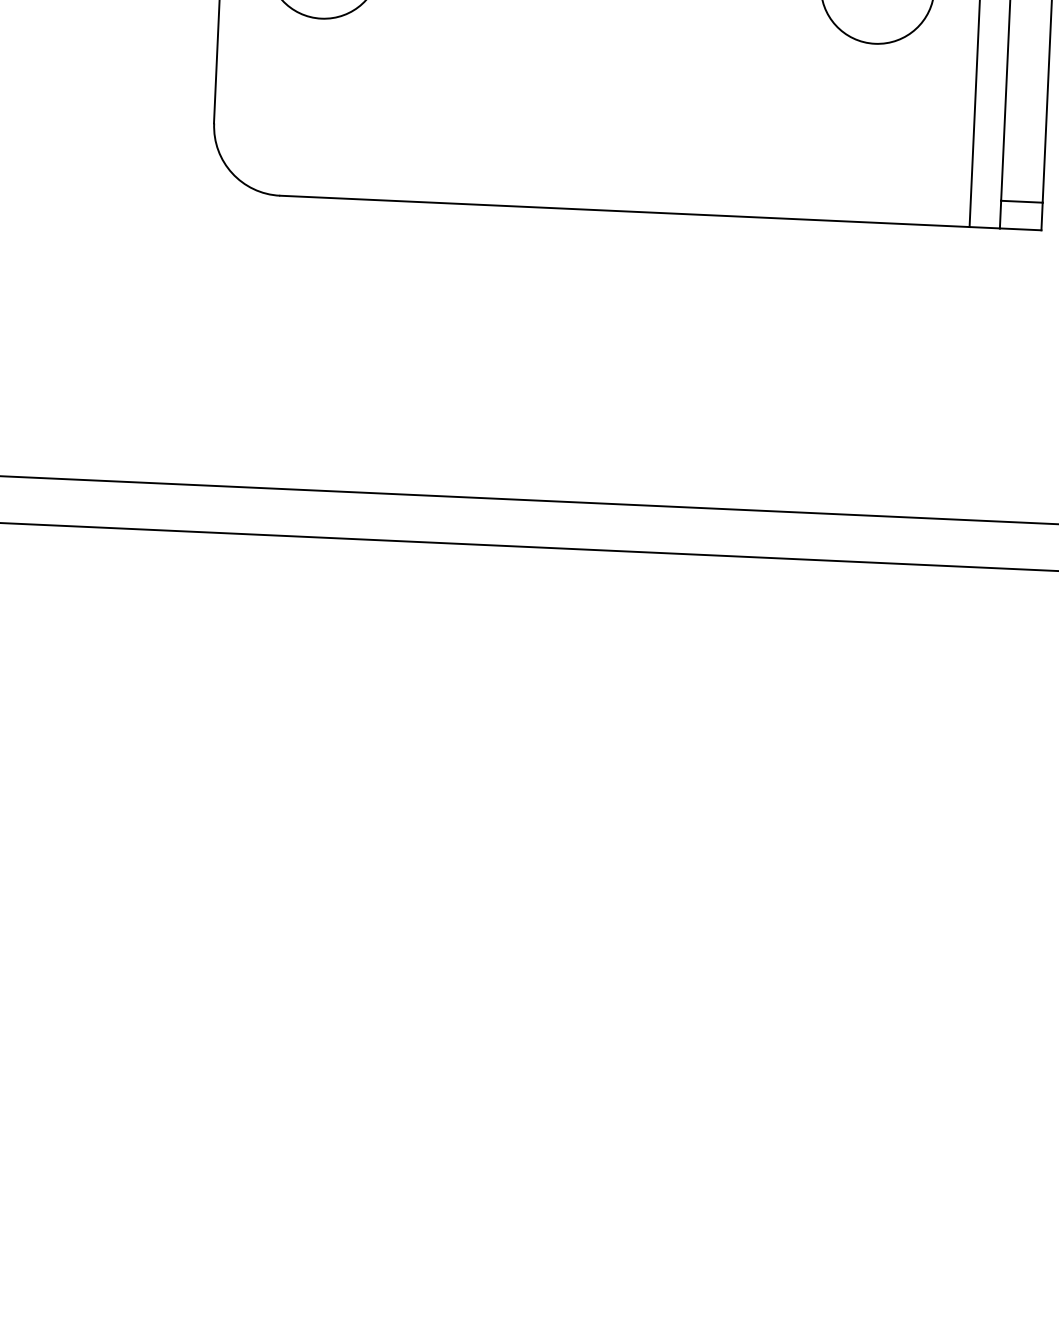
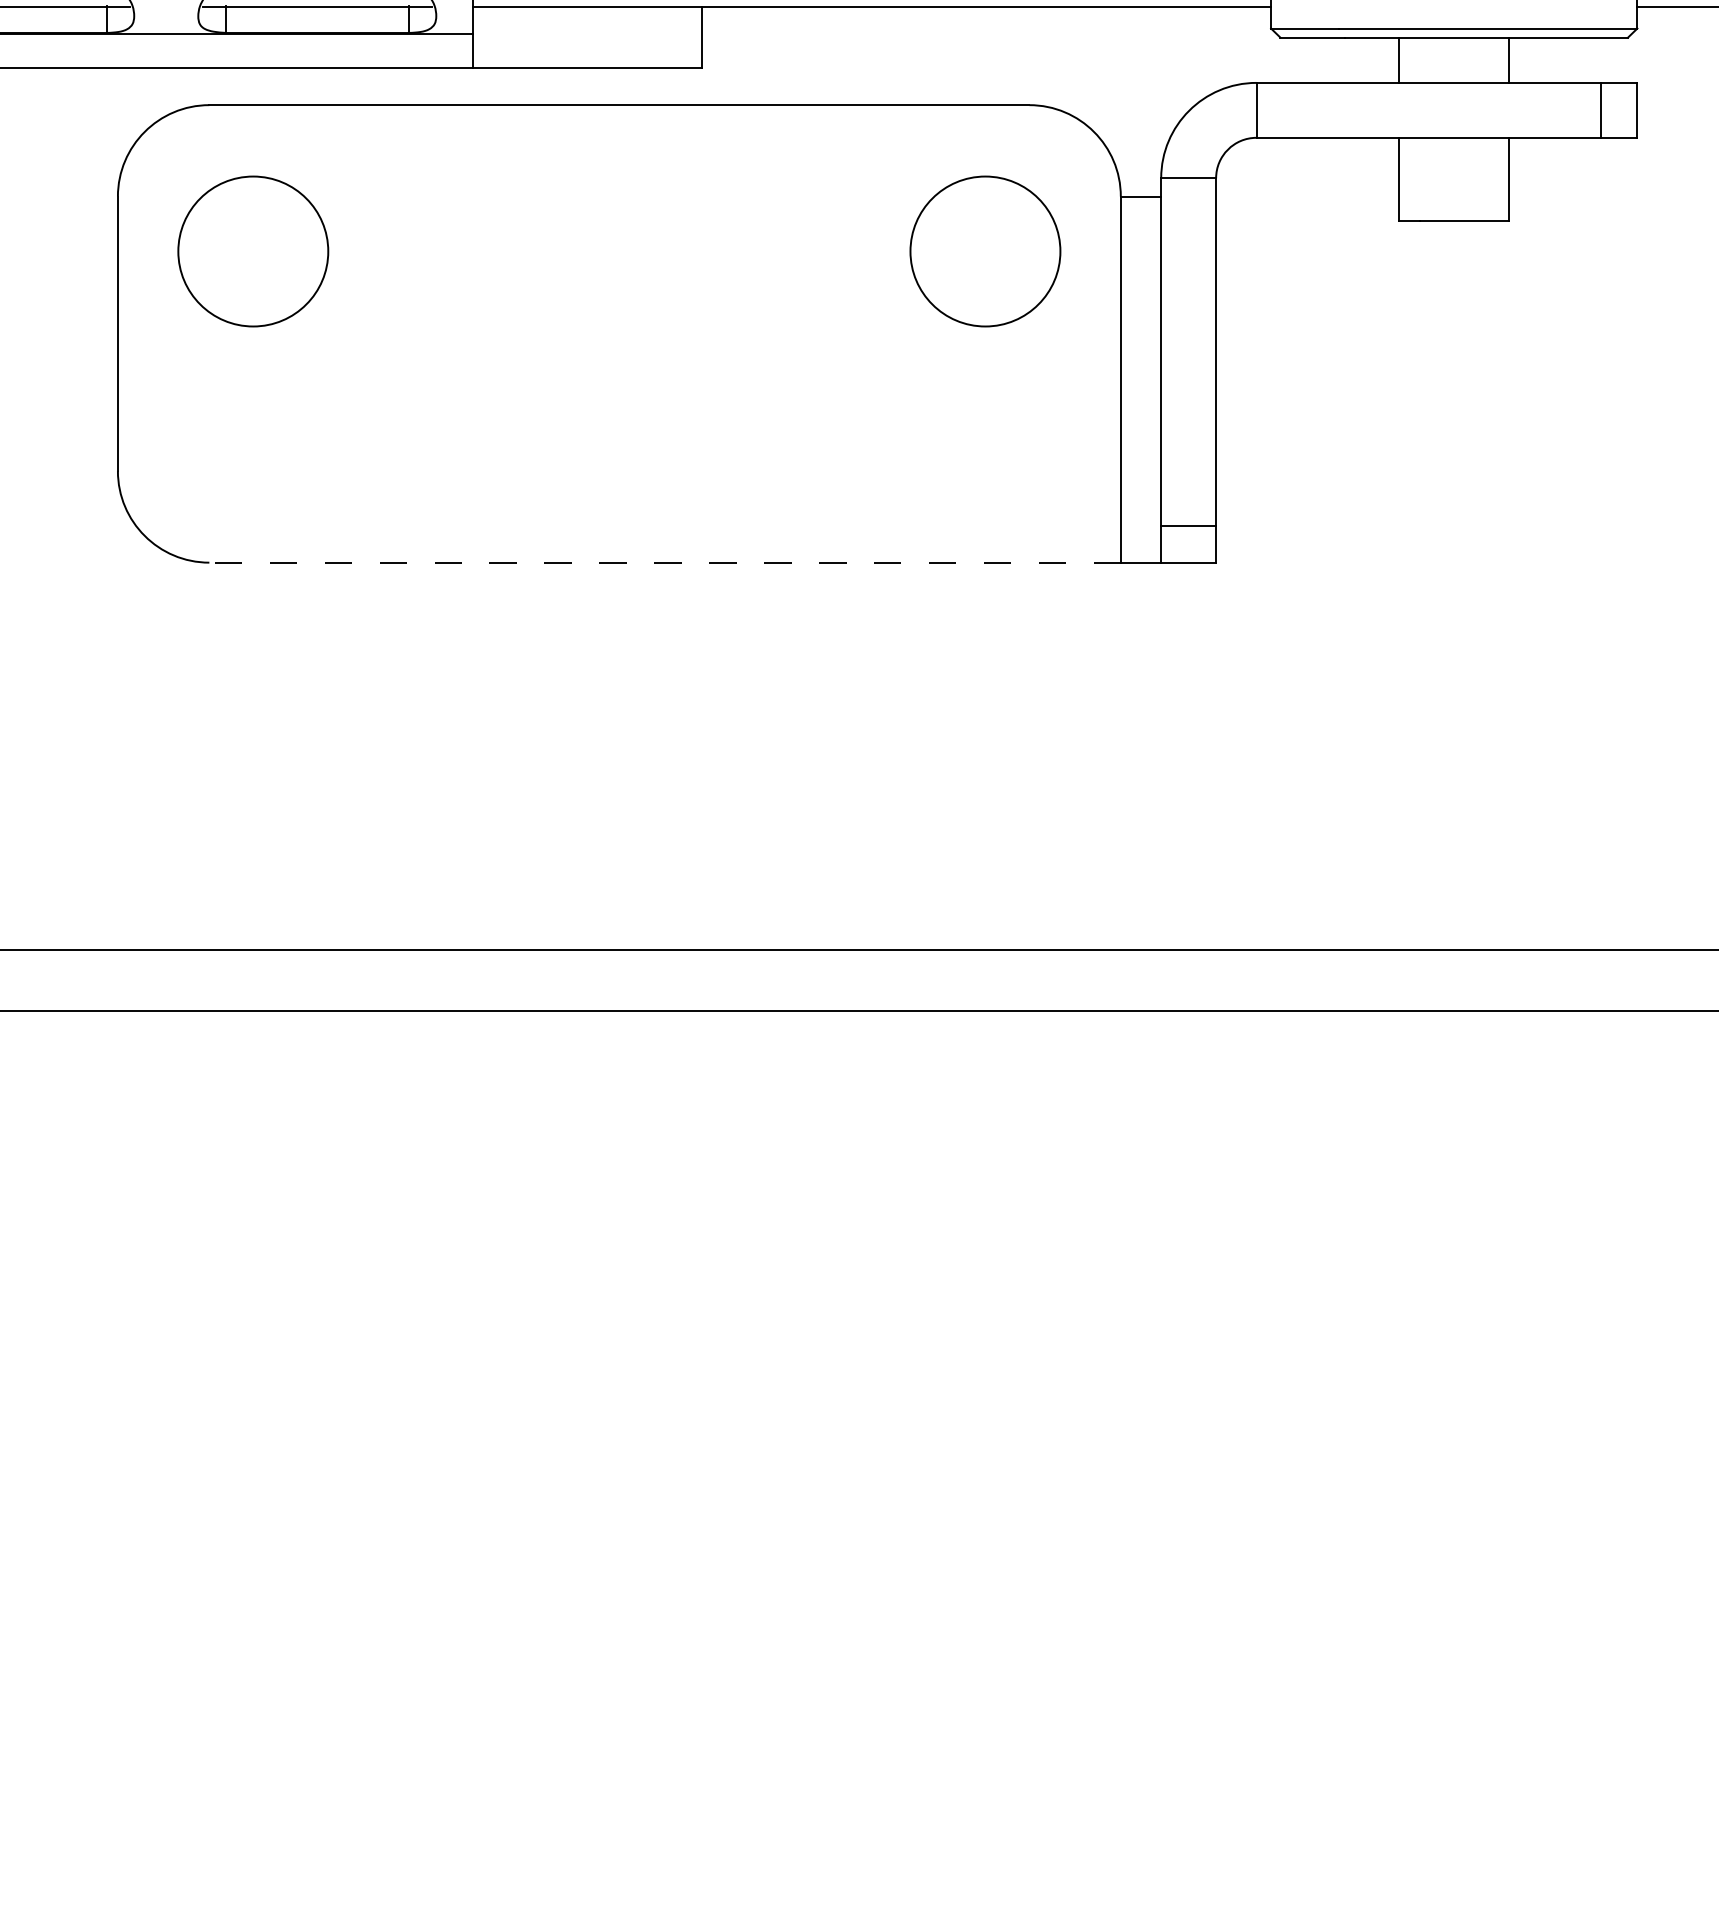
line: (625, 211) -> (665, 562), solid -> dashed

